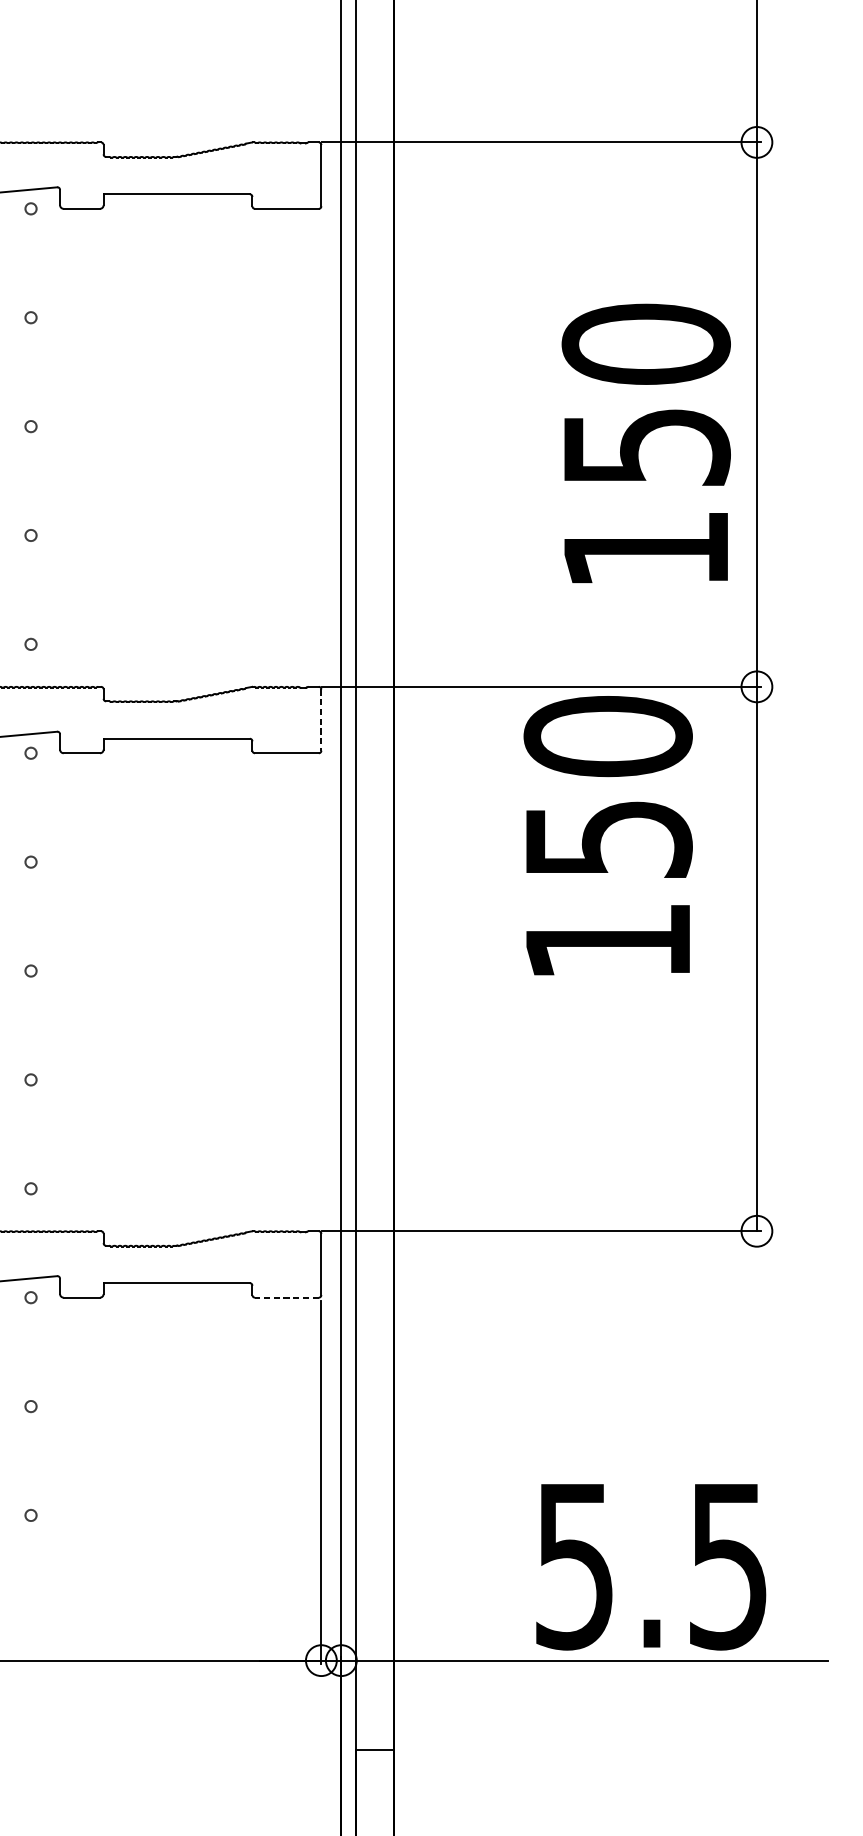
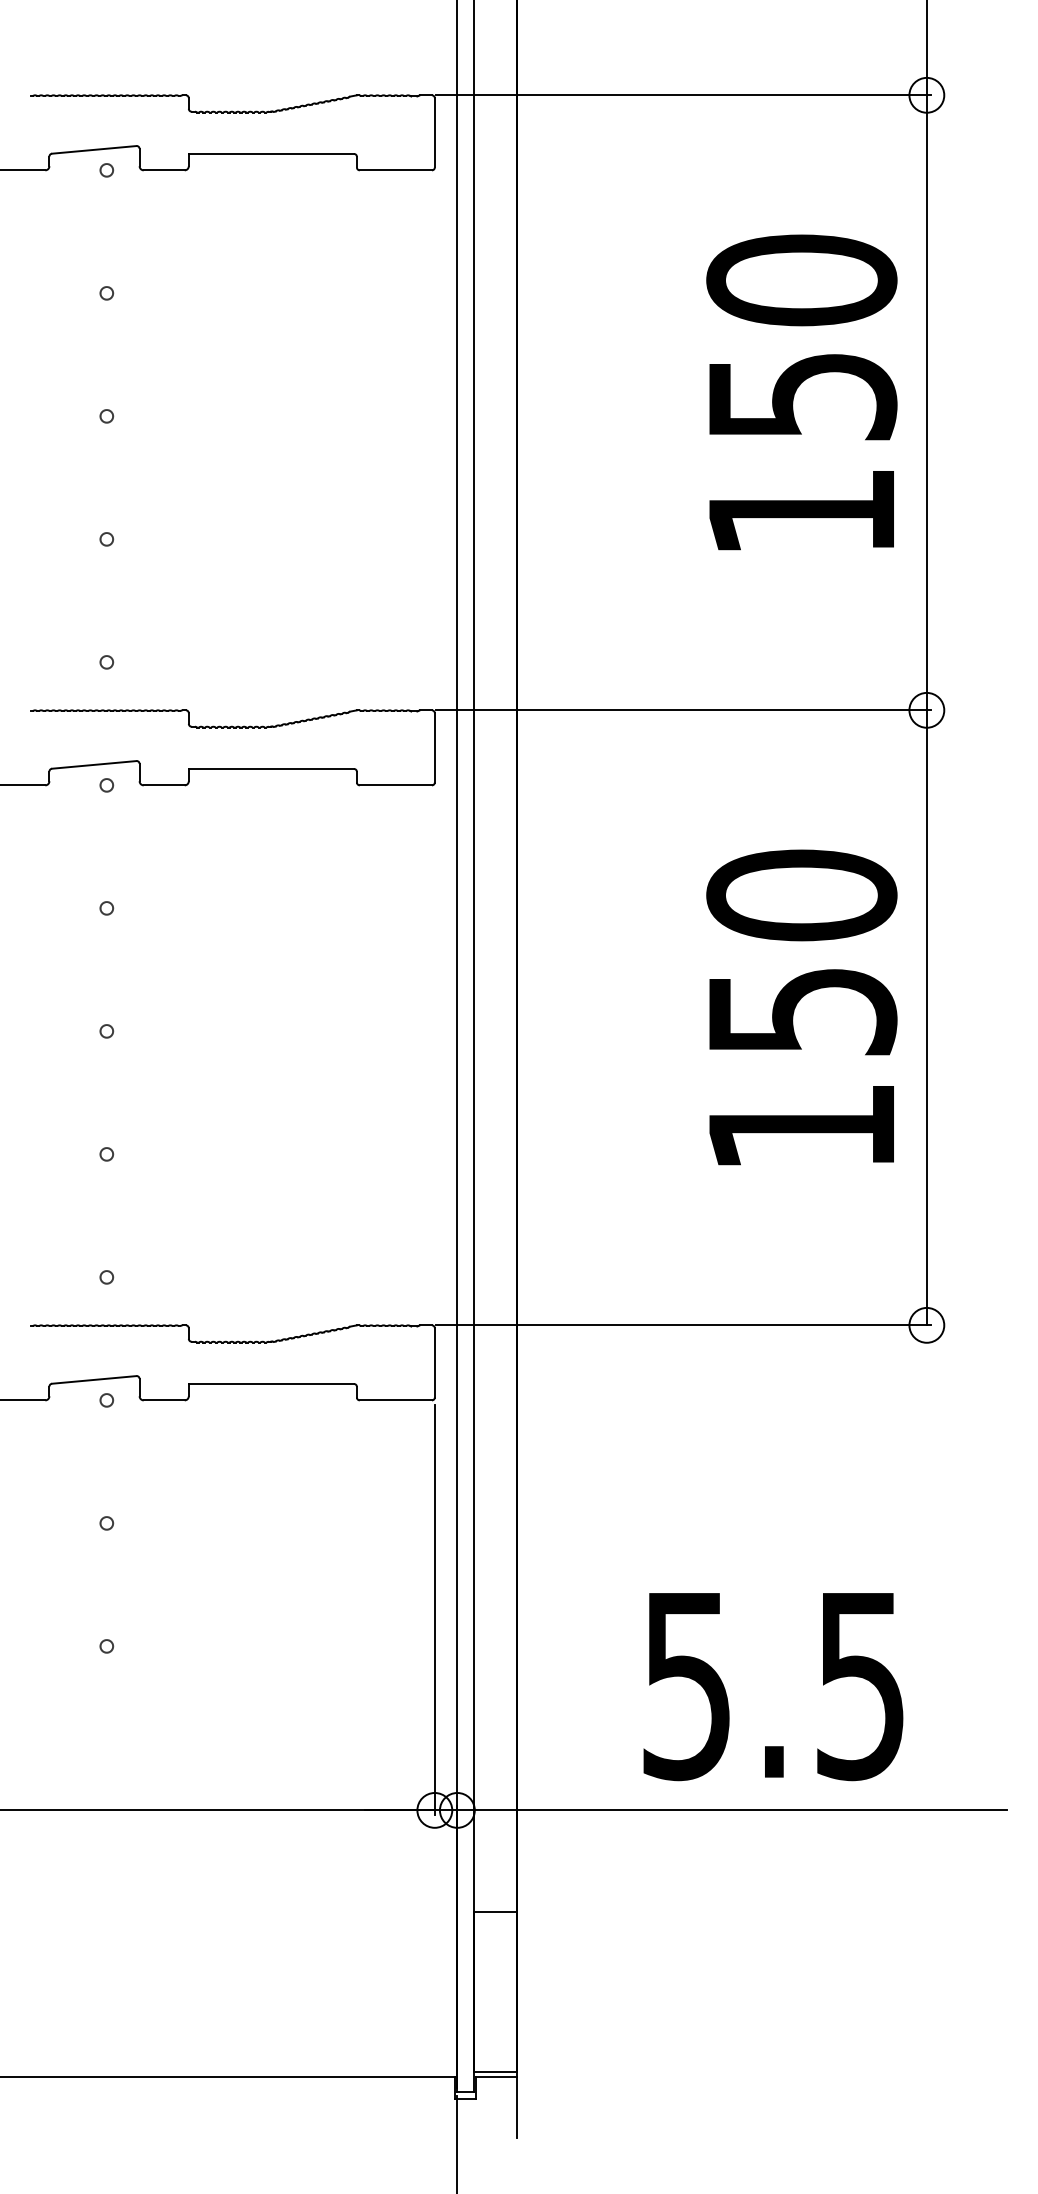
text: (645, 443) -> (801, 392), moved
line: (321, 719) -> (434, 747), dashed -> solid
text: (607, 835) -> (801, 1007), moved
line: (286, 1297) -> (395, 1400), dashed -> solid
text: (651, 1567) -> (773, 1687), moved

